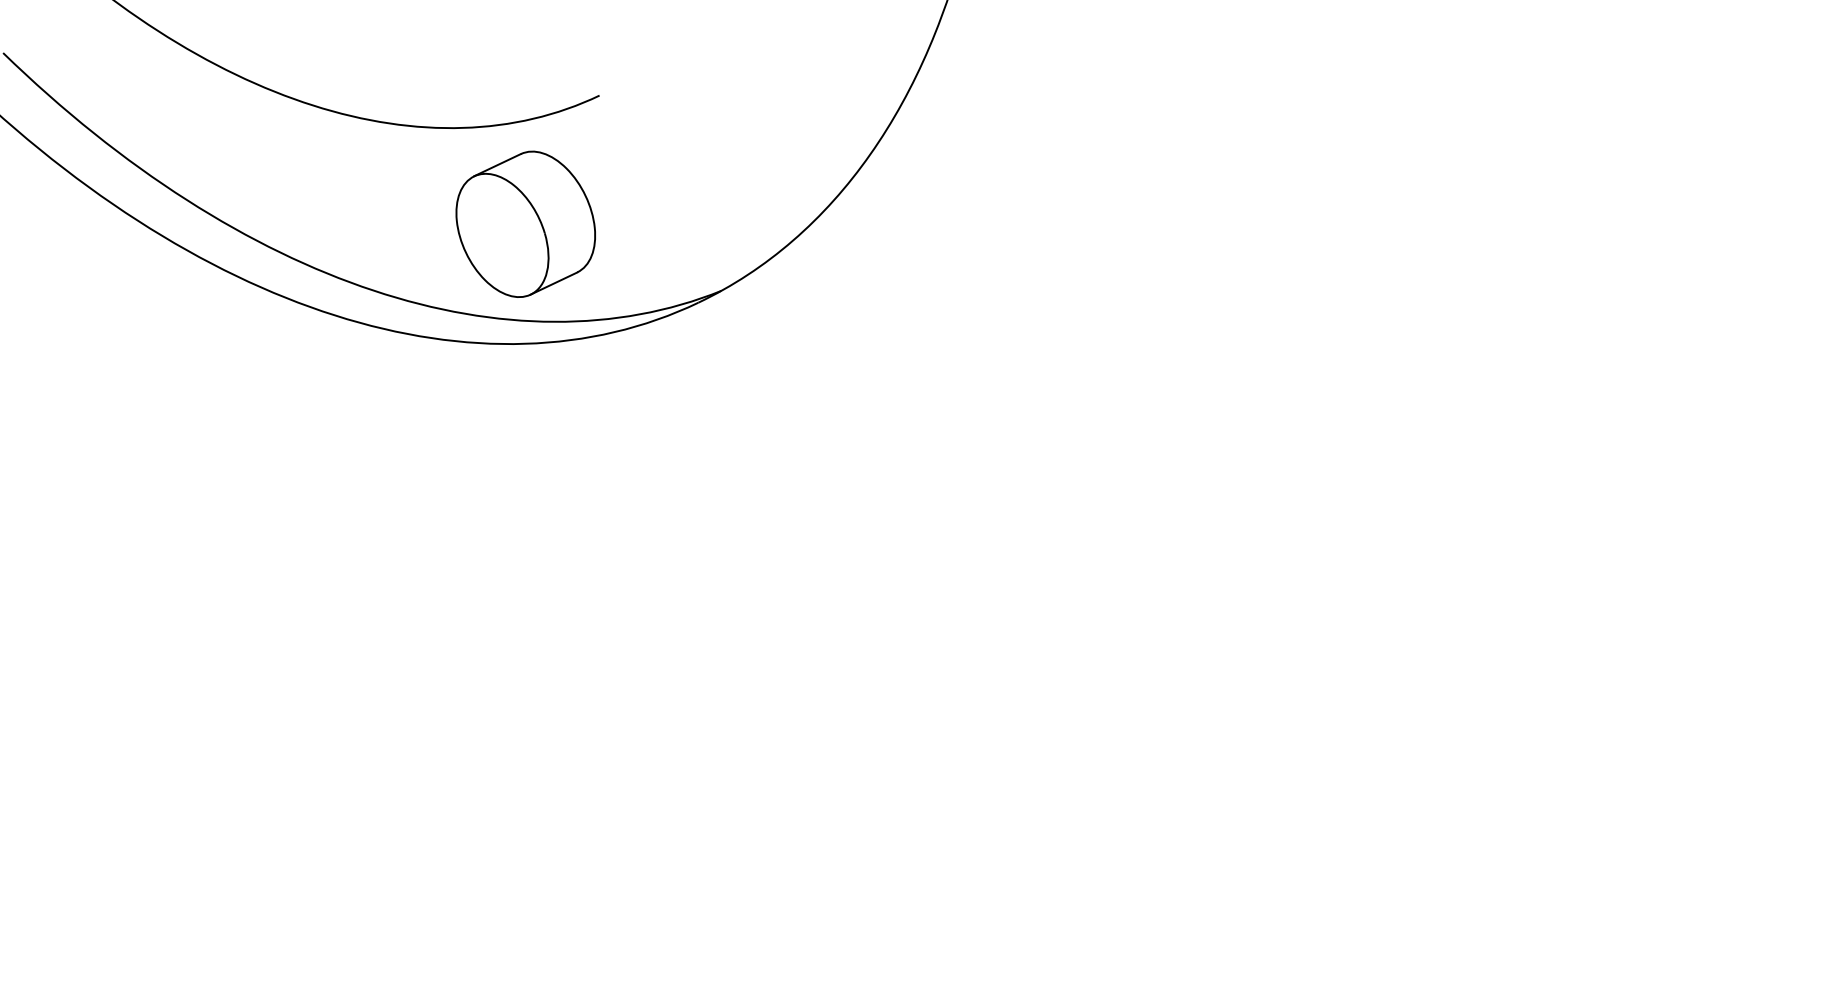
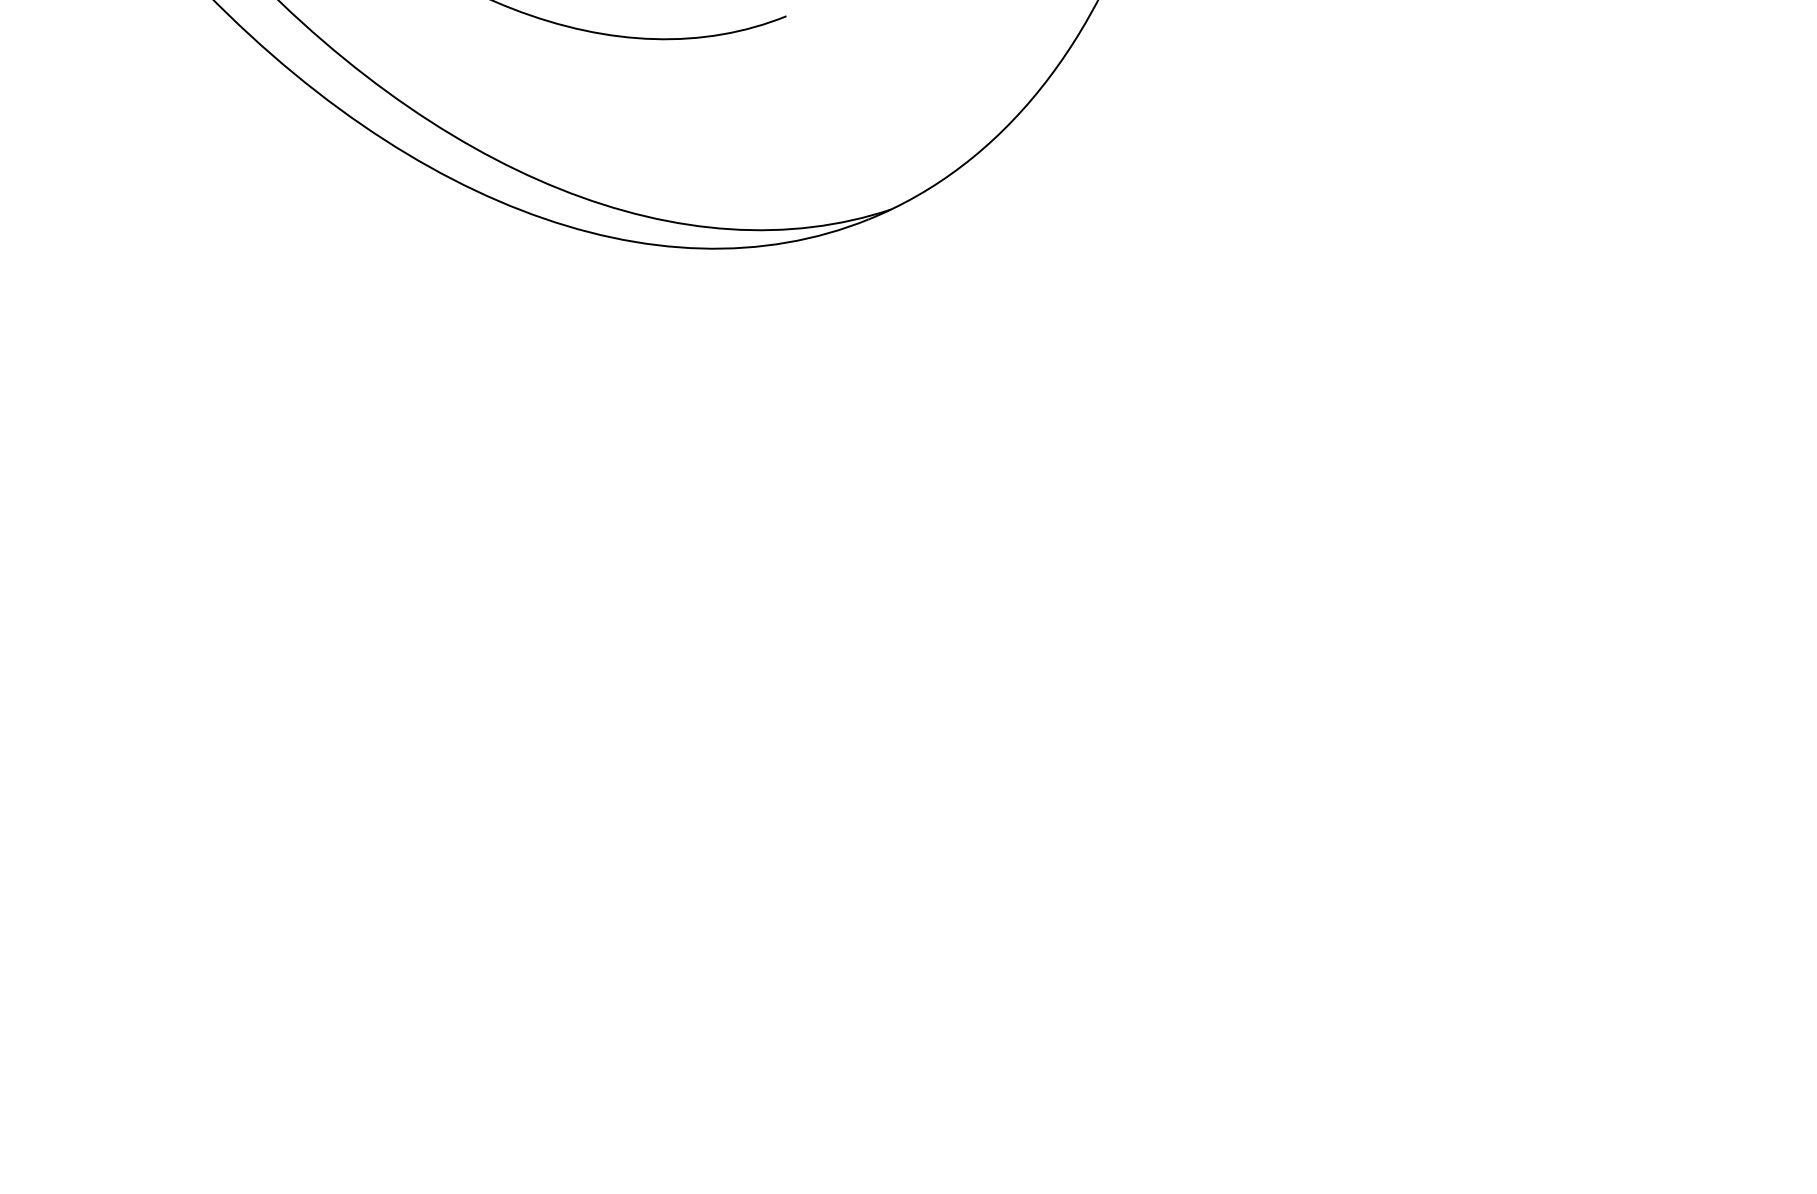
part: (525, 224) -> (708, 134), removed

